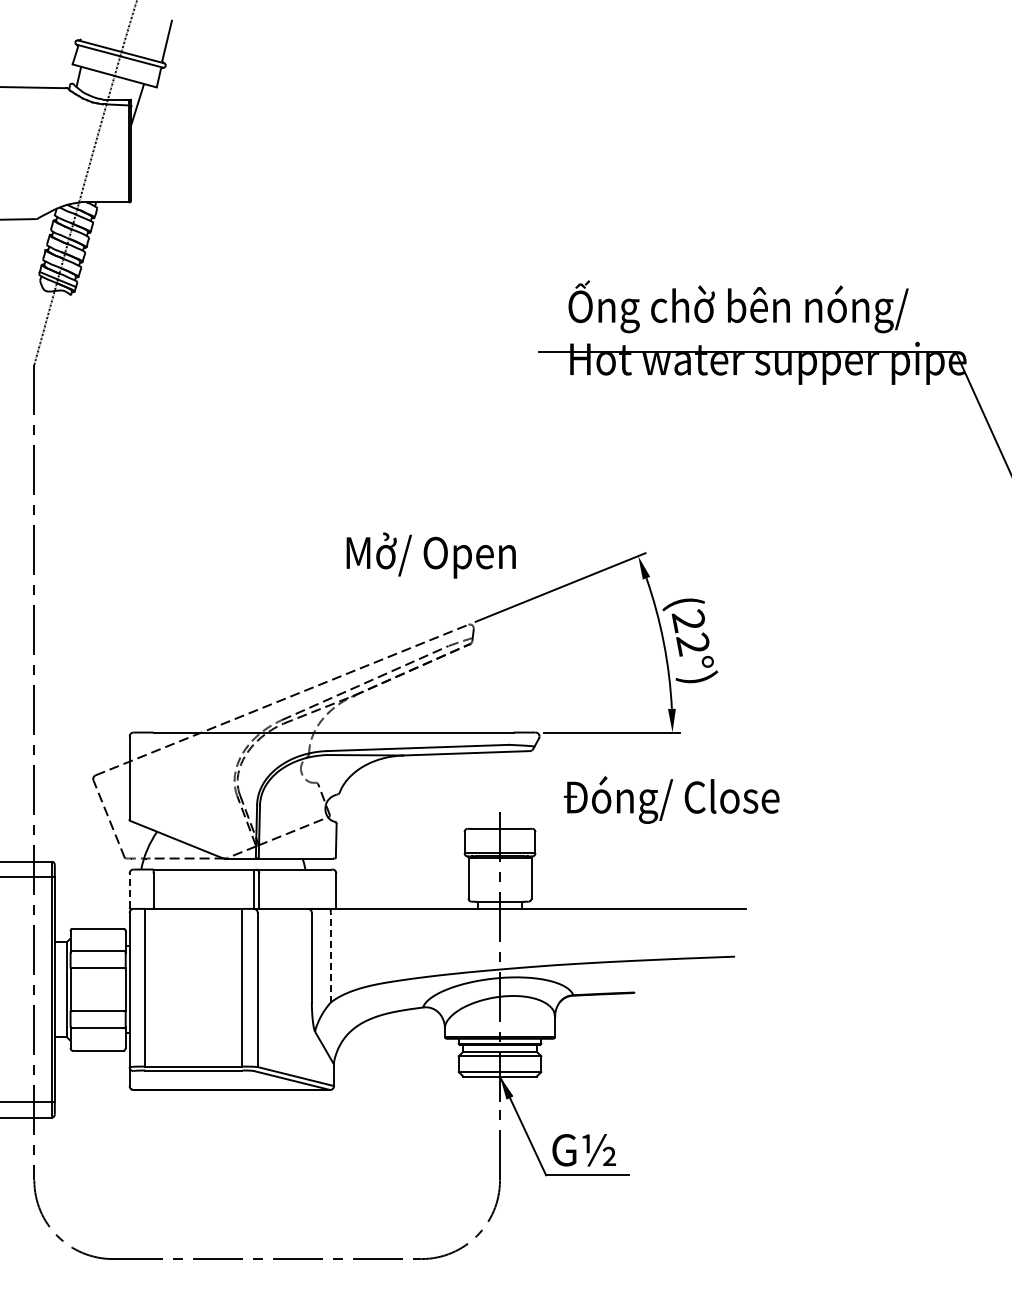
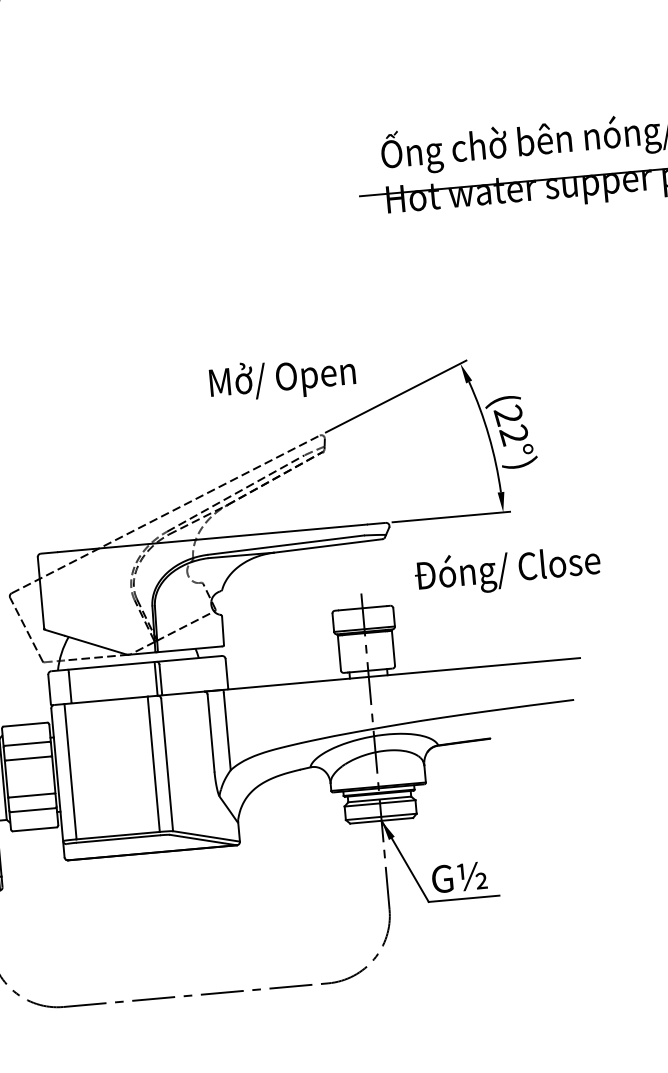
line: (129, 890) -> (49, 689), dashed -> solid
line: (330, 957) -> (227, 731), dashed -> solid

